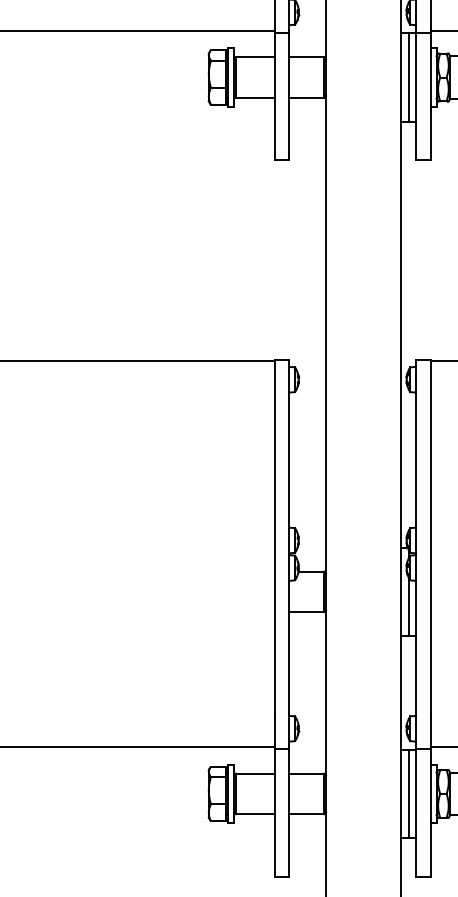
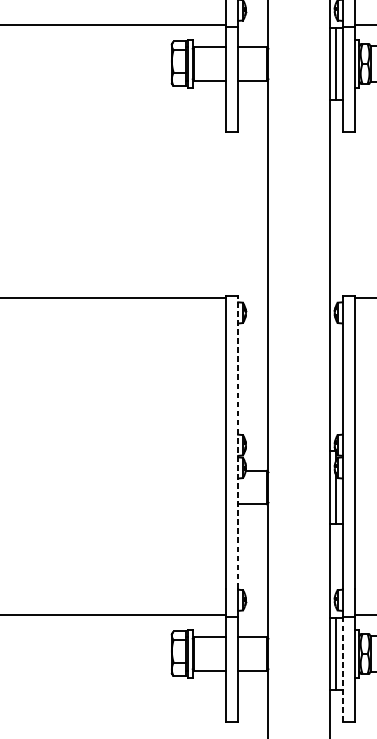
line: (289, 536) -> (238, 441), solid -> dashed
line: (416, 812) -> (342, 669), solid -> dashed

